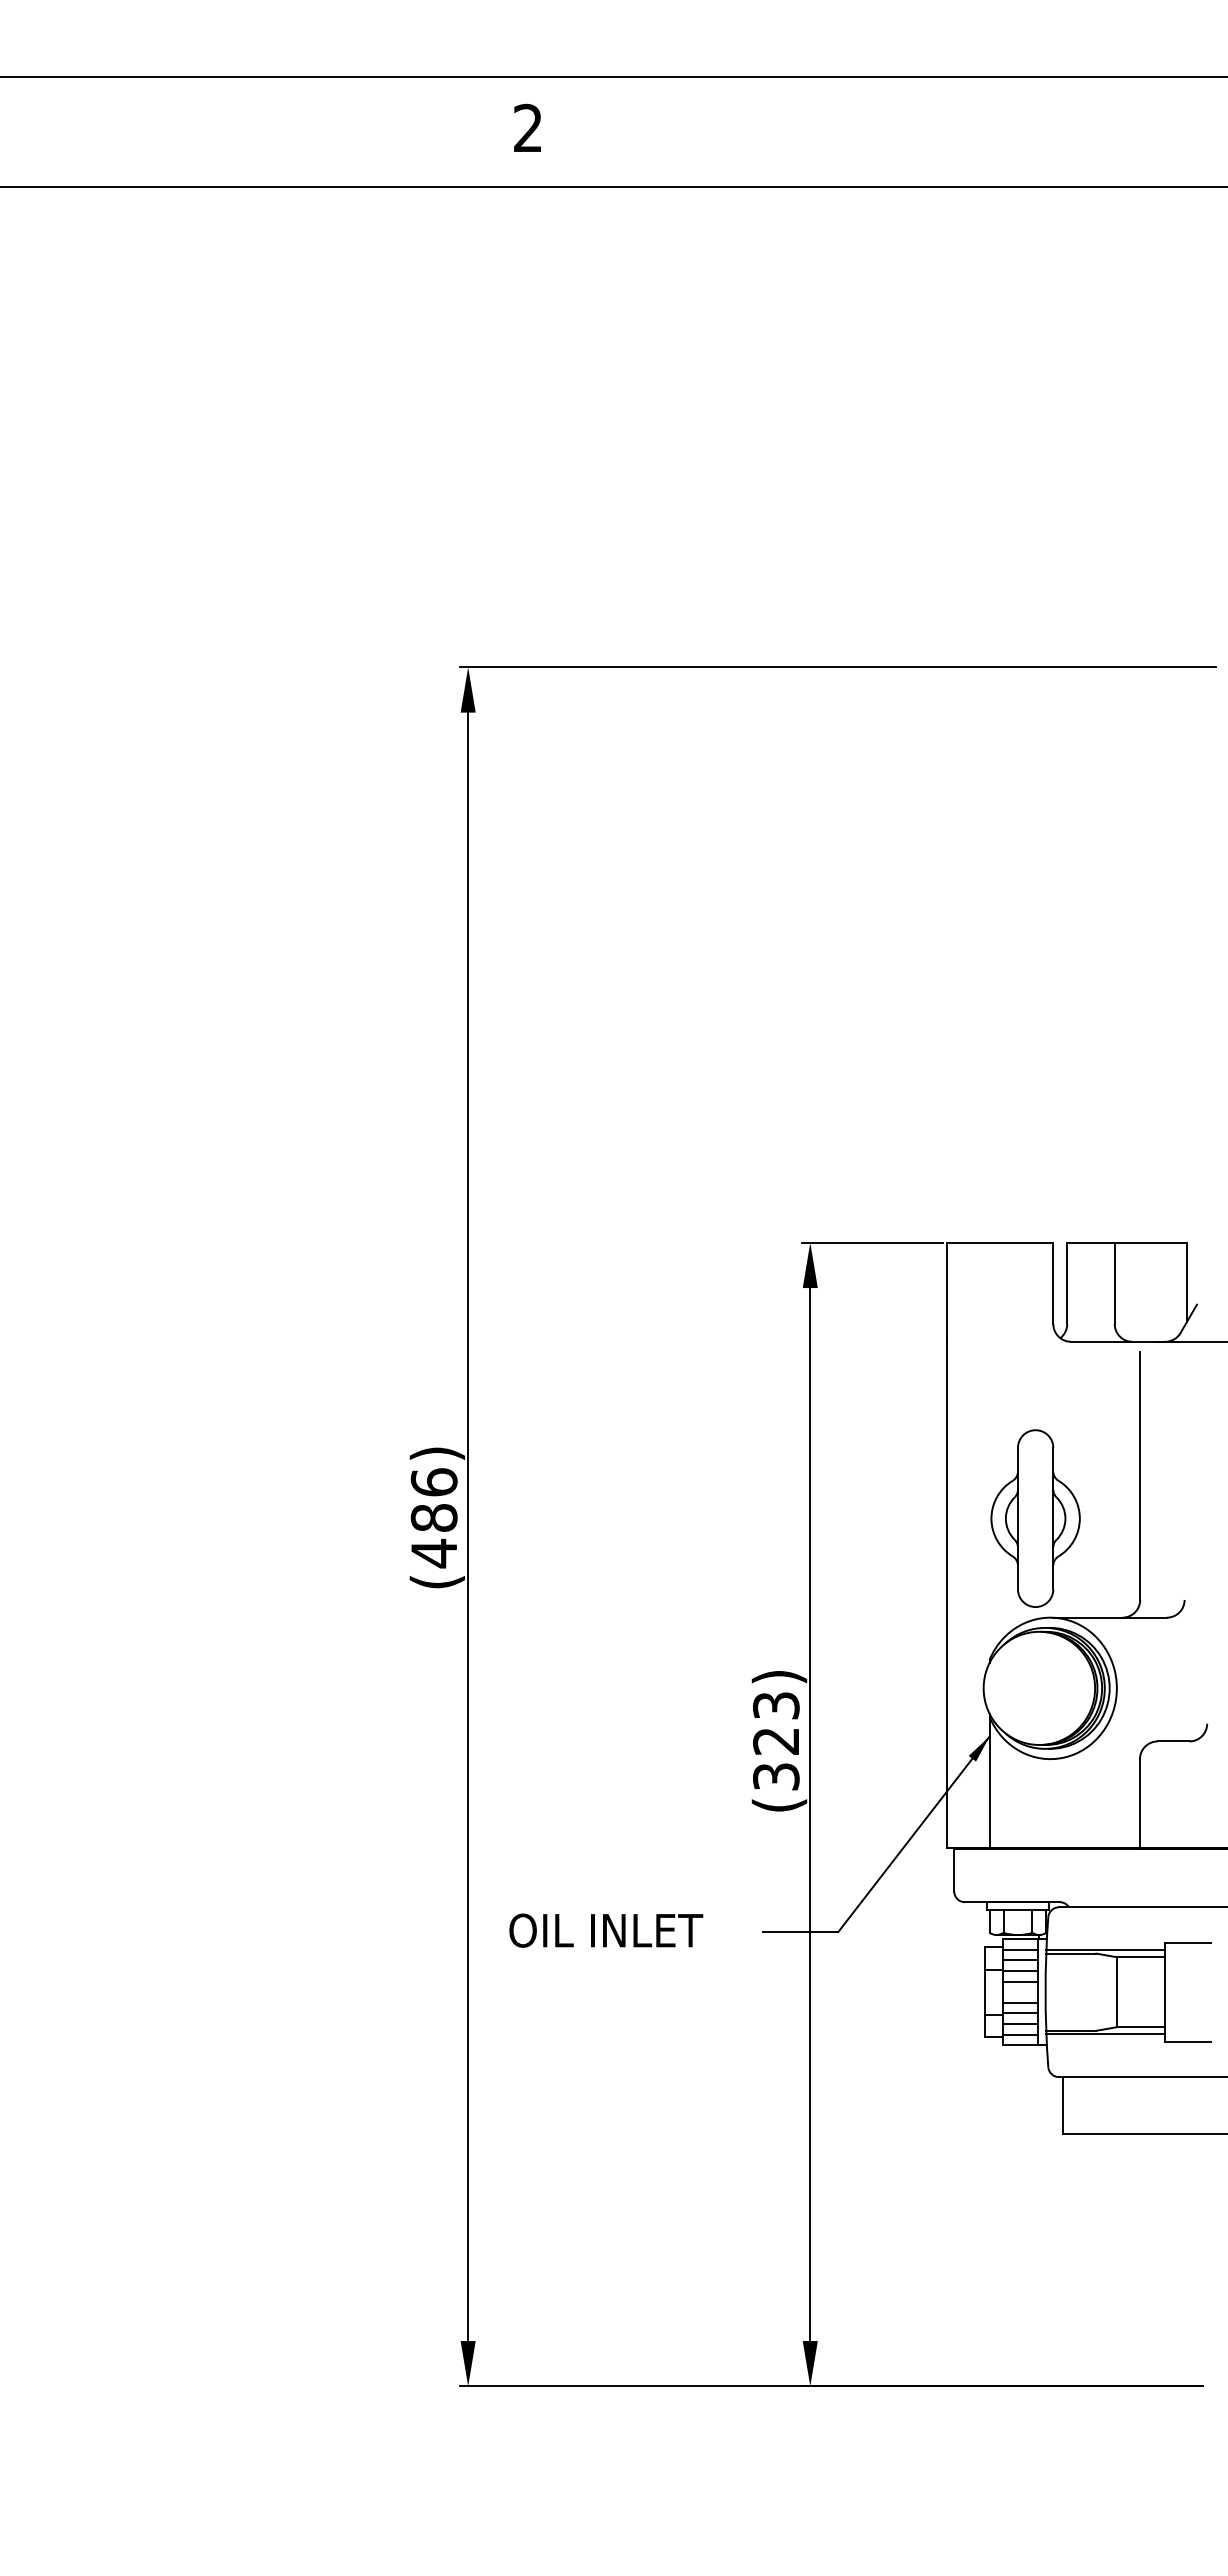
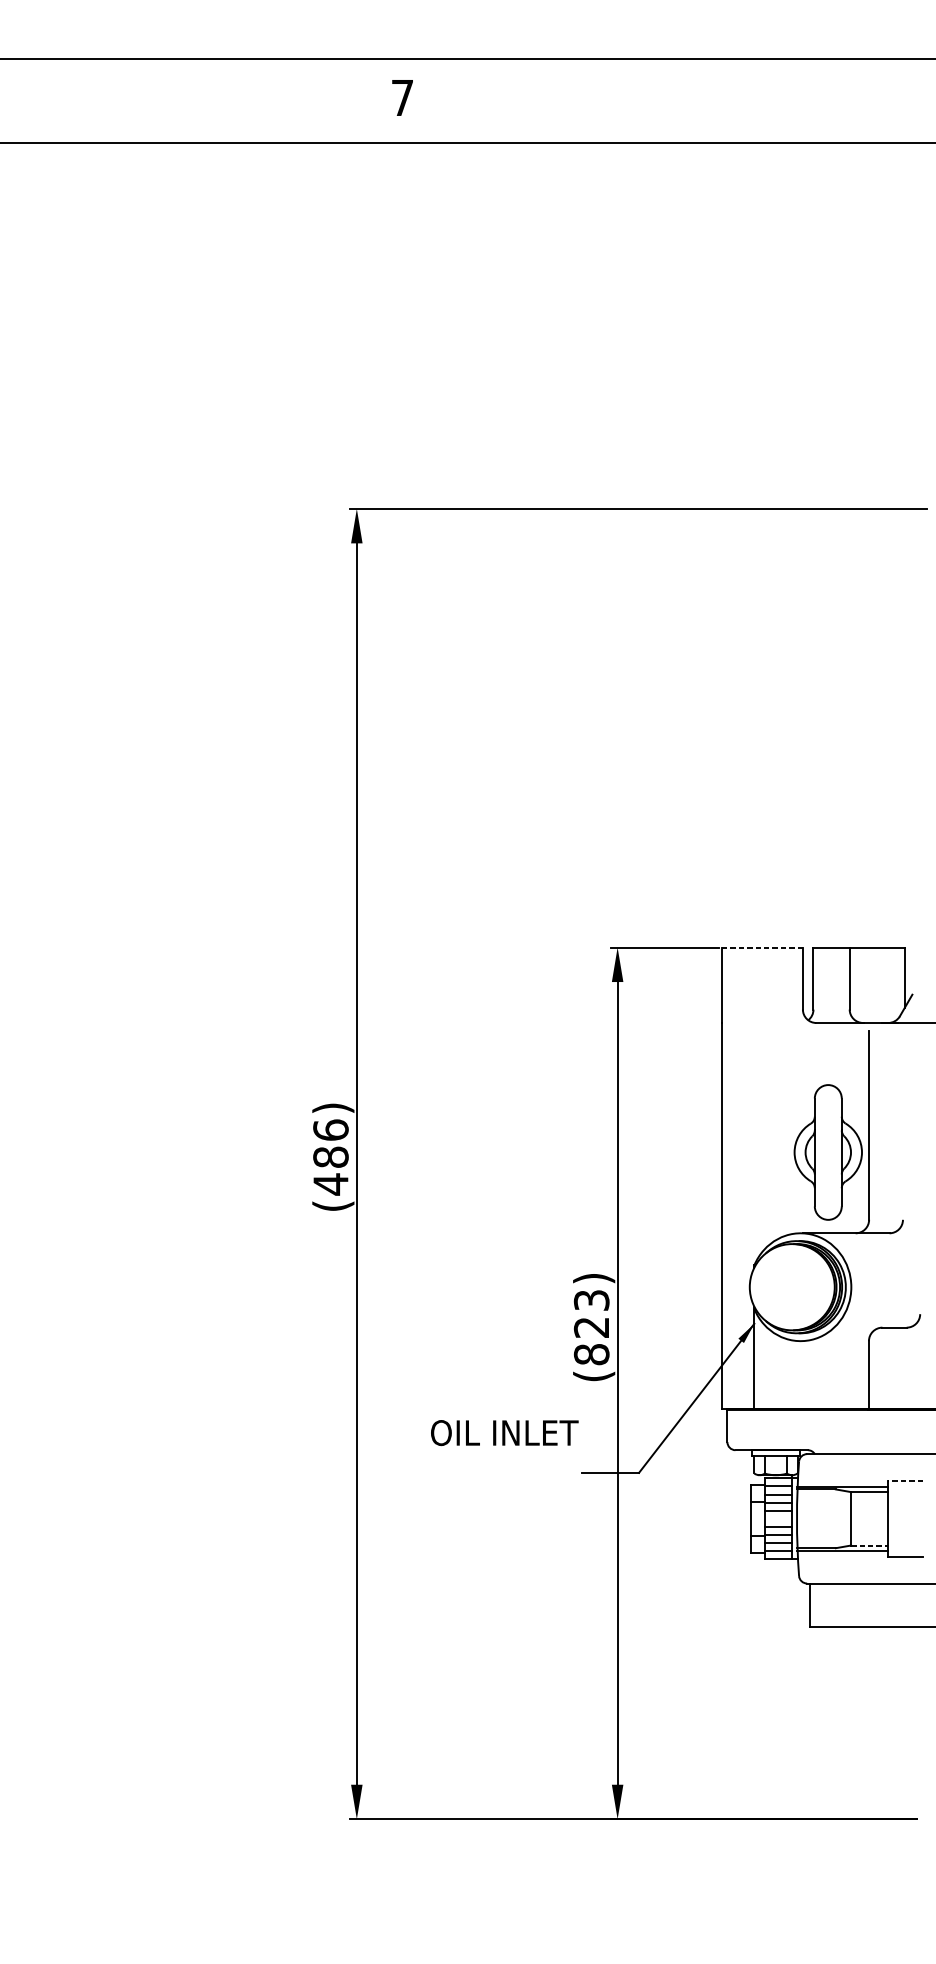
text: (527, 127) -> (402, 97), 2 -> 7
line: (999, 1242) -> (761, 947), solid -> dashed
part: (1035, 1518) -> (828, 1152), moved
text: (776, 1776) -> (591, 1354), (323) -> (823)
text: (606, 1930) -> (504, 1432), moved
line: (1187, 1942) -> (905, 1480), solid -> dashed
line: (1141, 2027) -> (870, 1545), solid -> dashed

